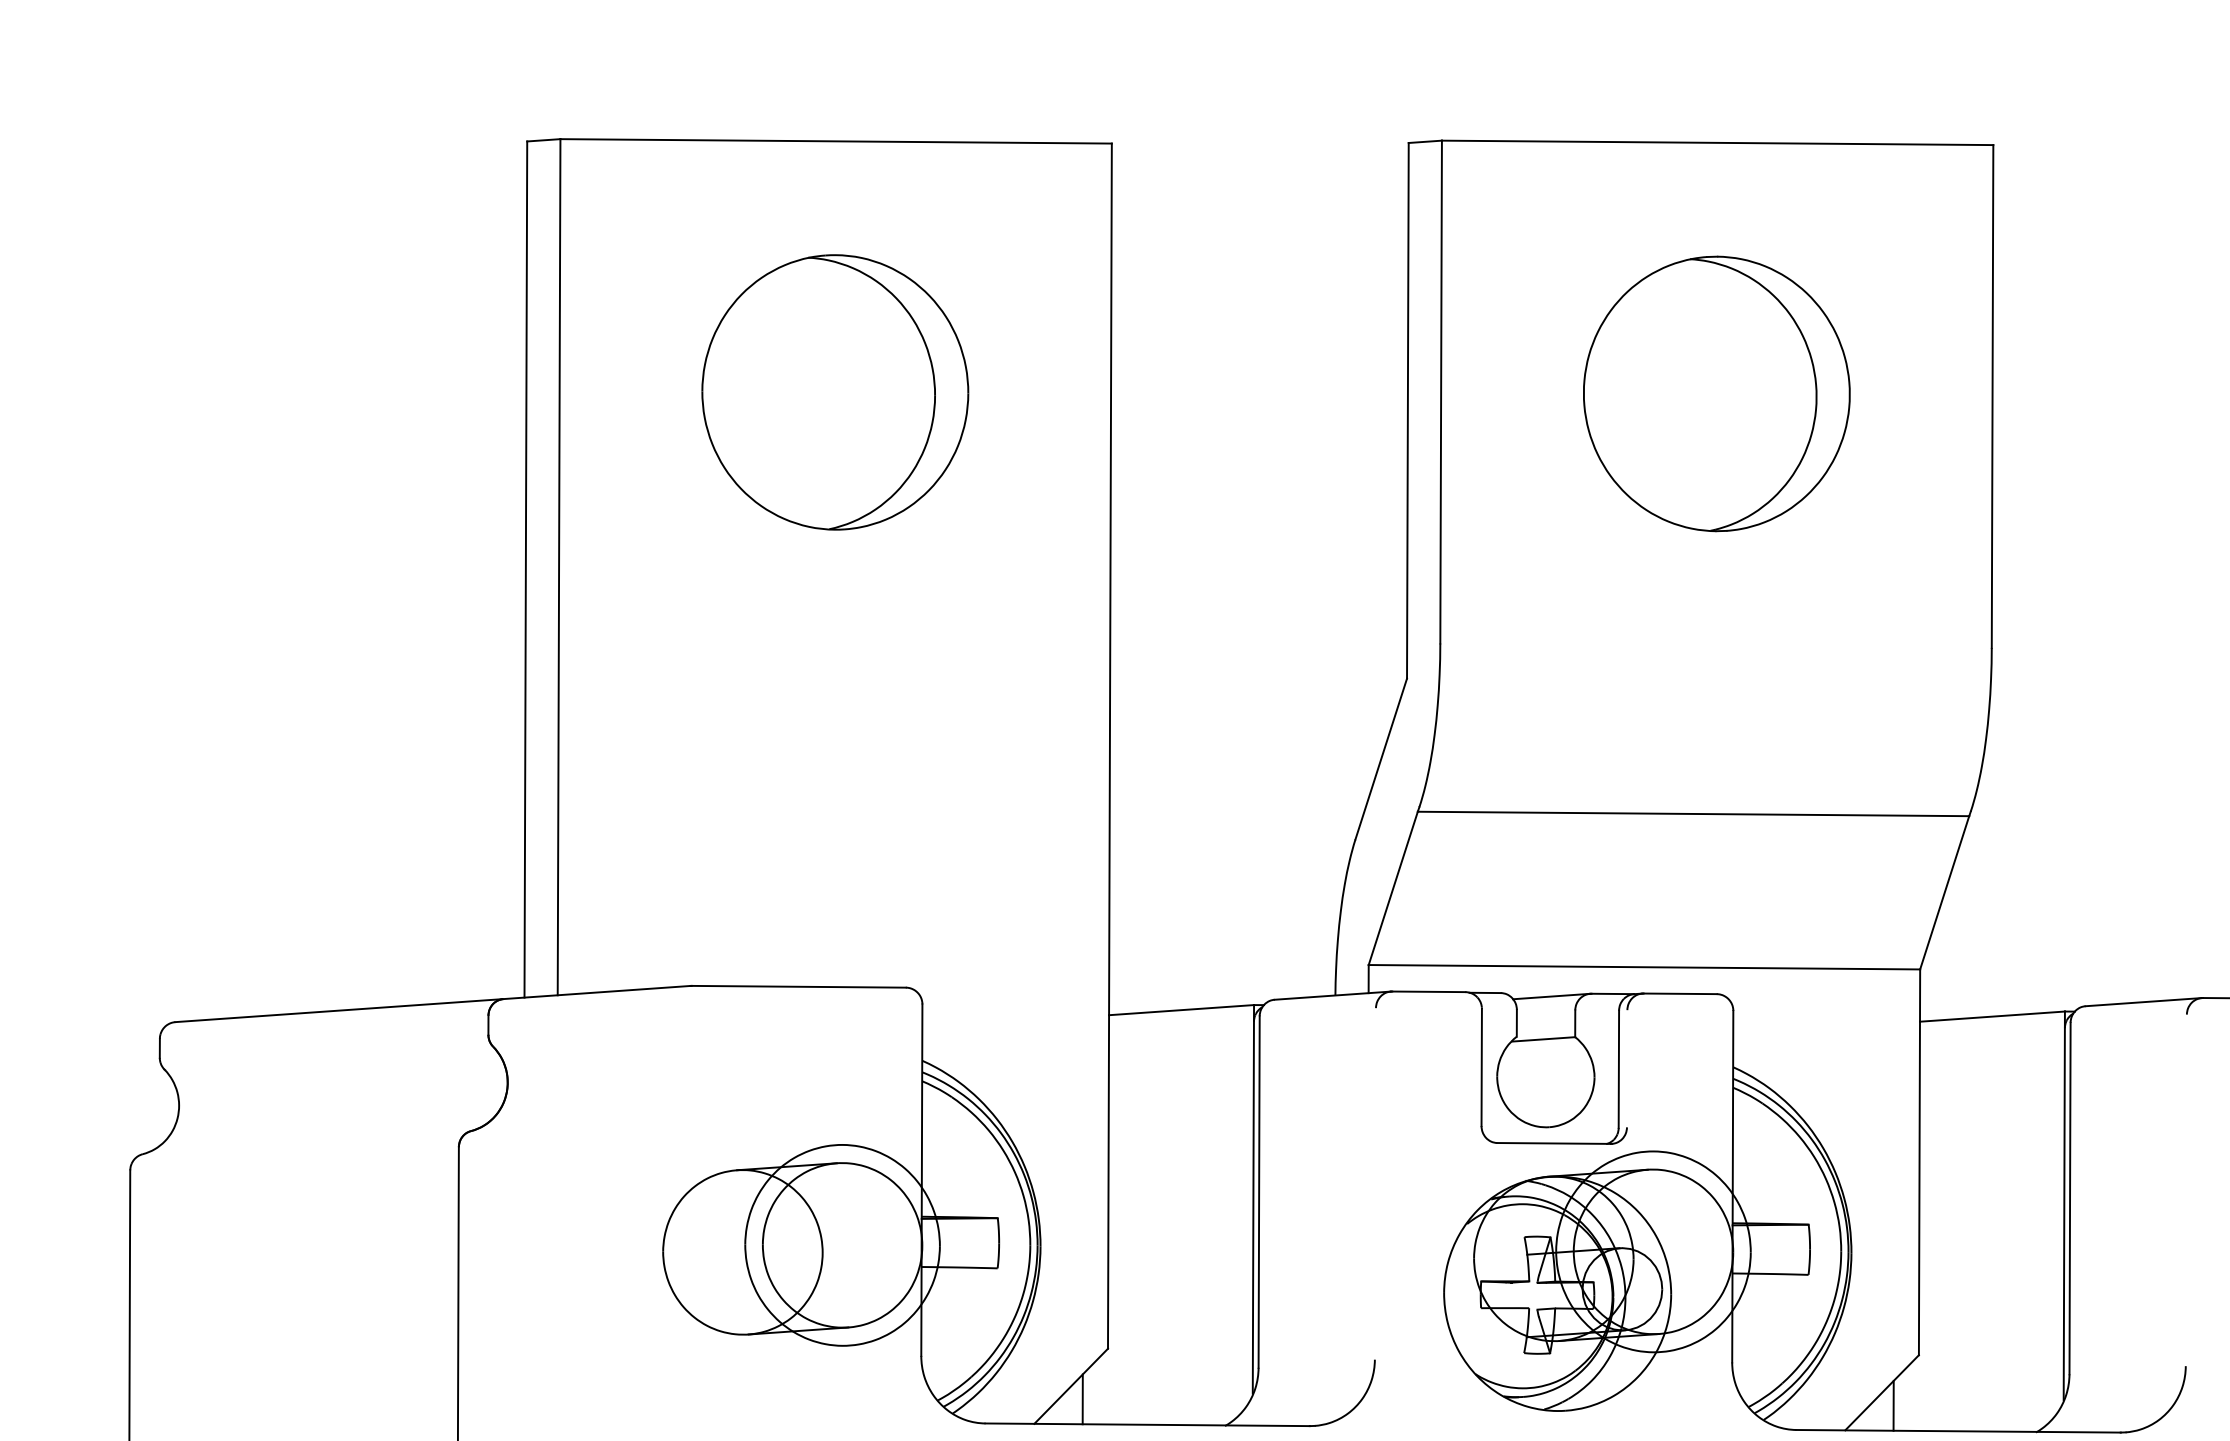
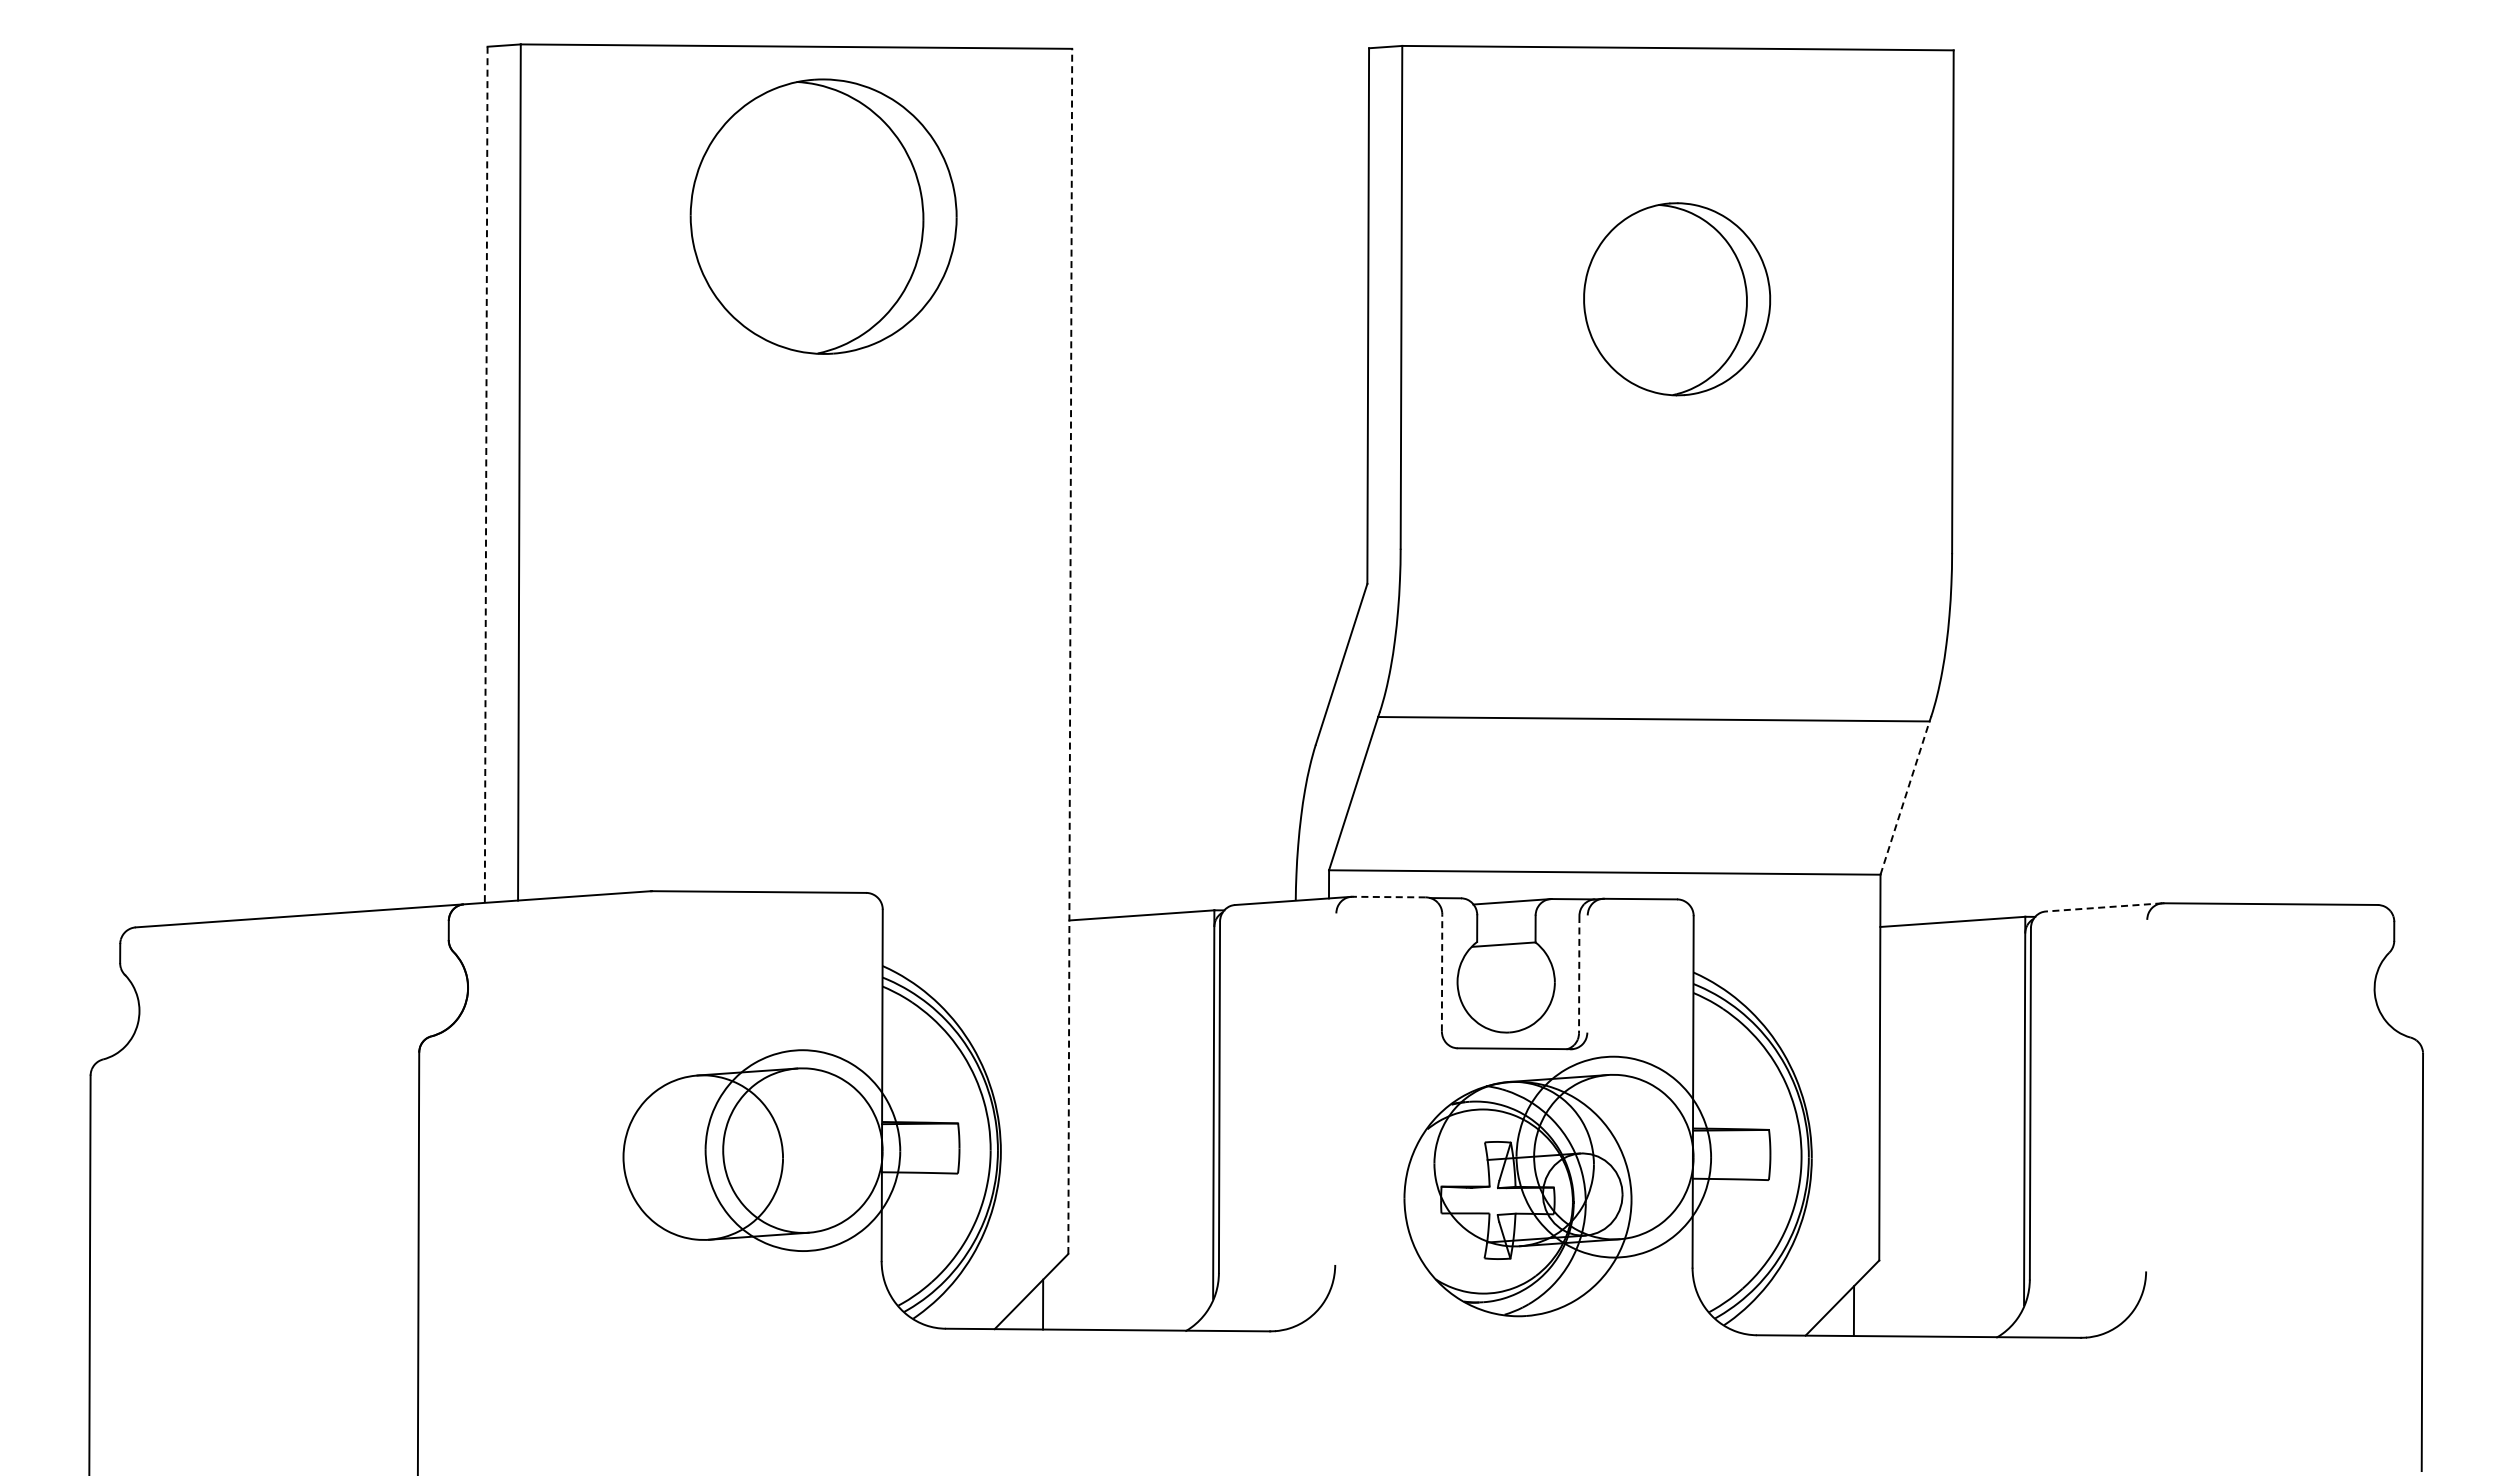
part: (835, 392) -> (823, 216), moved
part: (1716, 394) -> (1676, 299), size x0.7
line: (526, 570) -> (486, 475), solid -> dashed
line: (1110, 746) -> (1070, 651), solid -> dashed
line: (1945, 892) -> (1905, 797), solid -> dashed
line: (1428, 992) -> (1388, 897), solid -> dashed
line: (2143, 1002) -> (2103, 907), solid -> dashed
line: (1482, 1067) -> (1442, 972), solid -> dashed
line: (1619, 1069) -> (1579, 974), solid -> dashed

